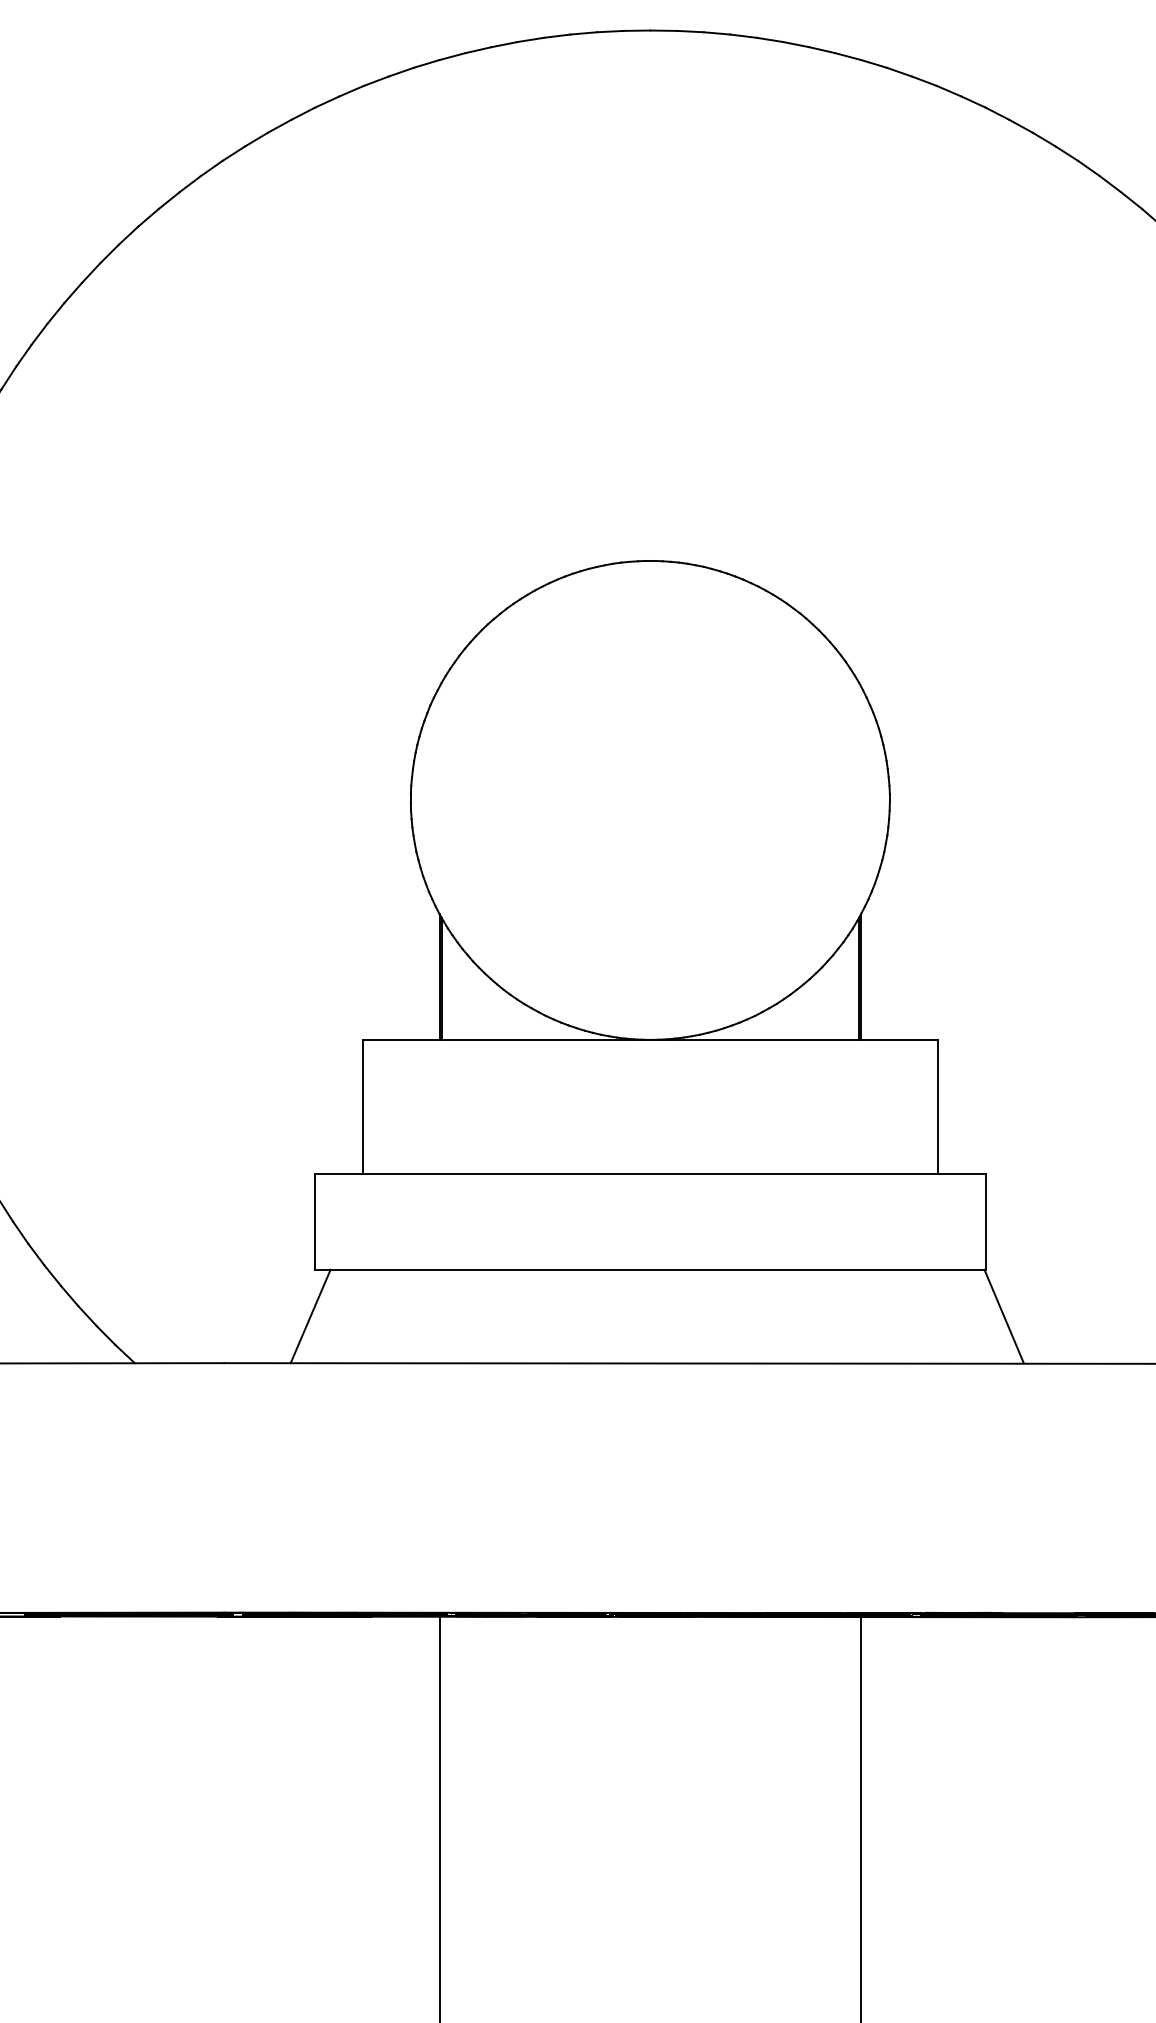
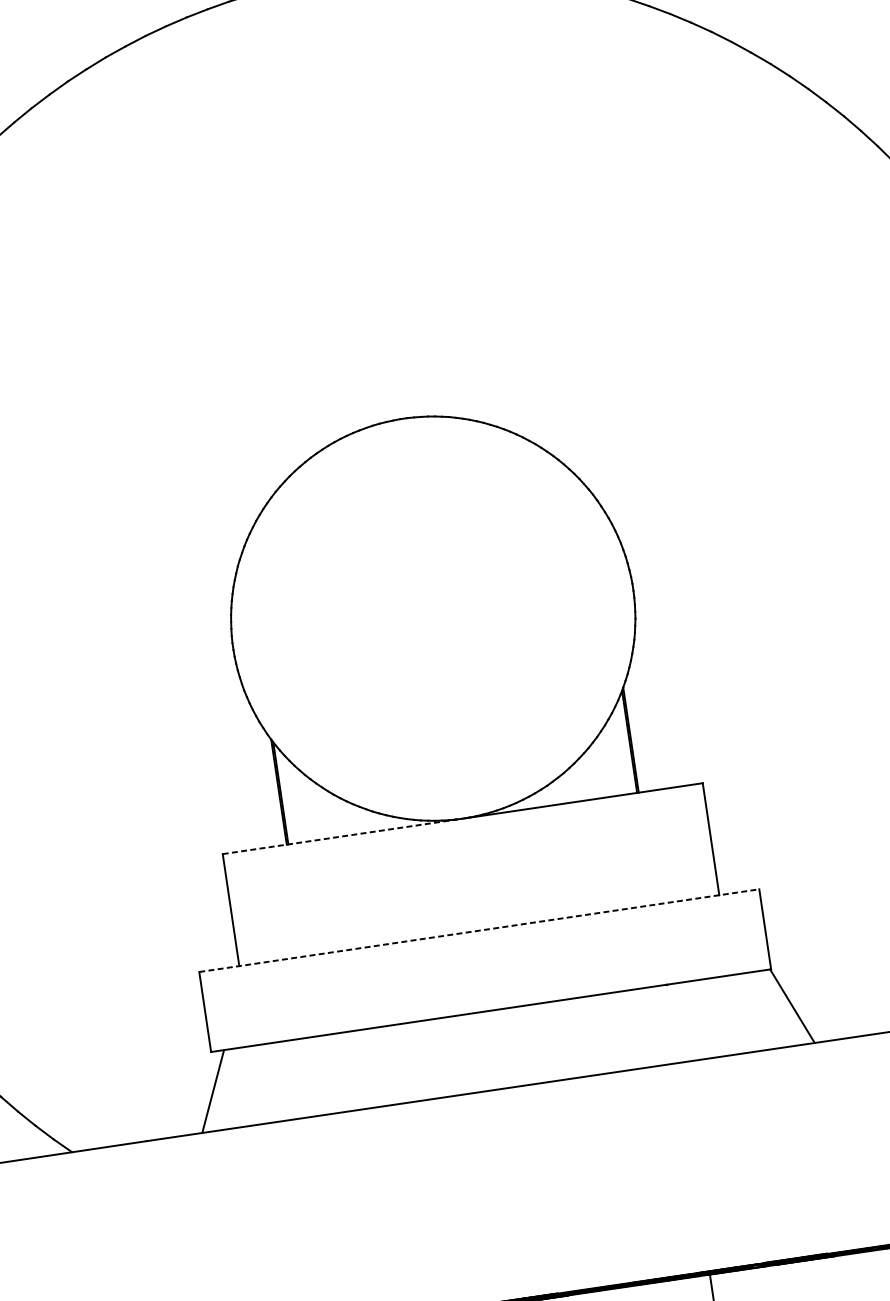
line: (505, 1039) -> (341, 836), solid -> dashed
line: (650, 1174) -> (479, 931), solid -> dashed

